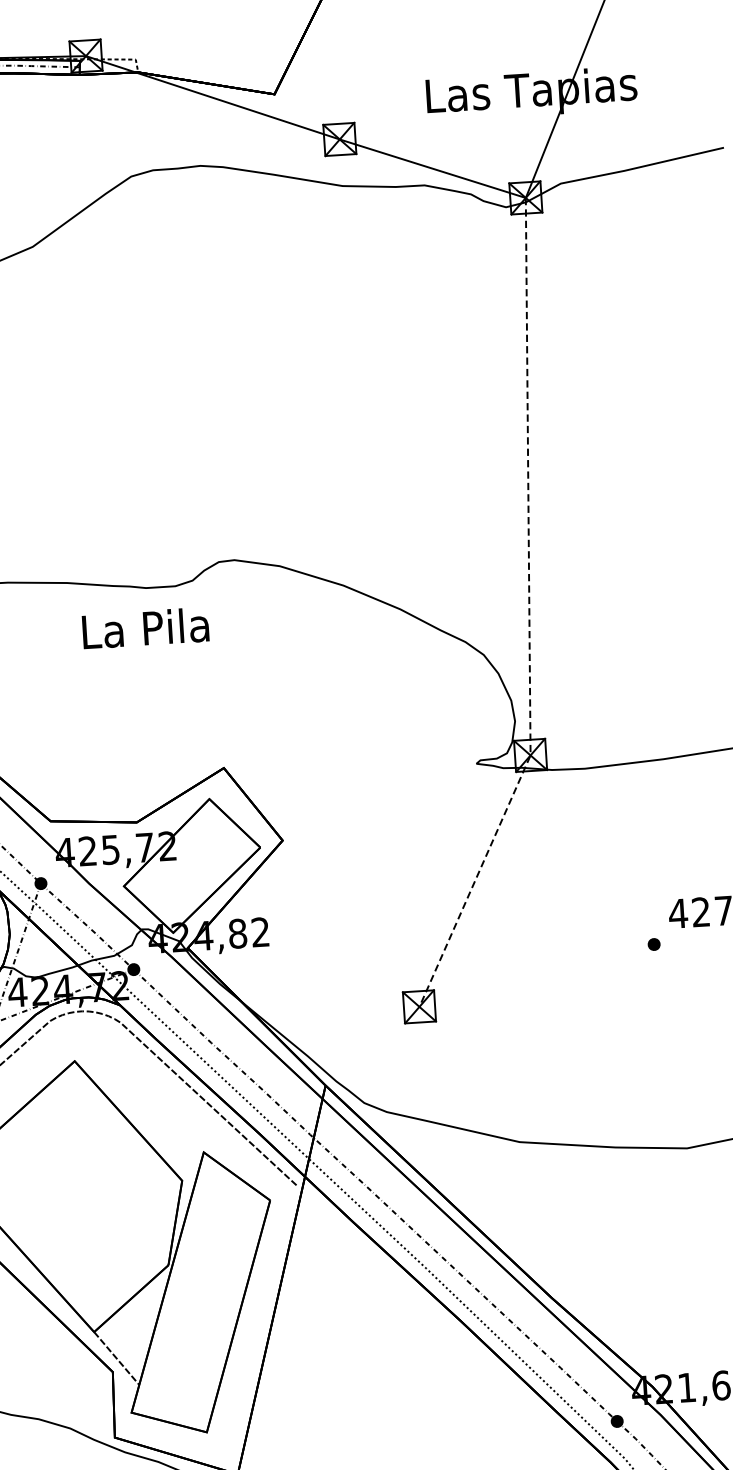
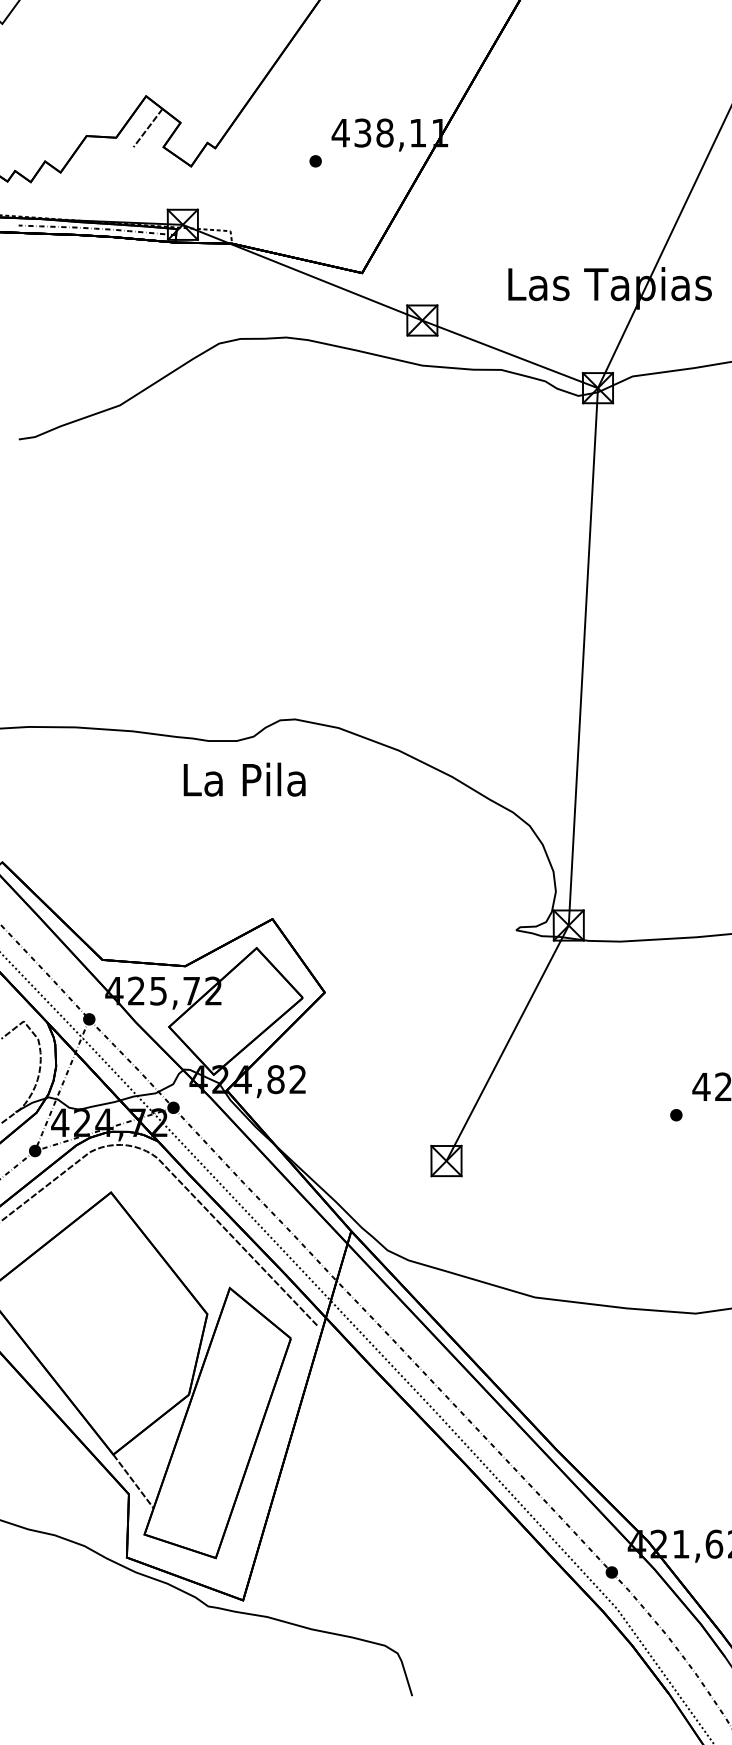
line: (529, 614) -> (576, 789), dashed -> solid
text: (145, 628) -> (244, 779), moved

